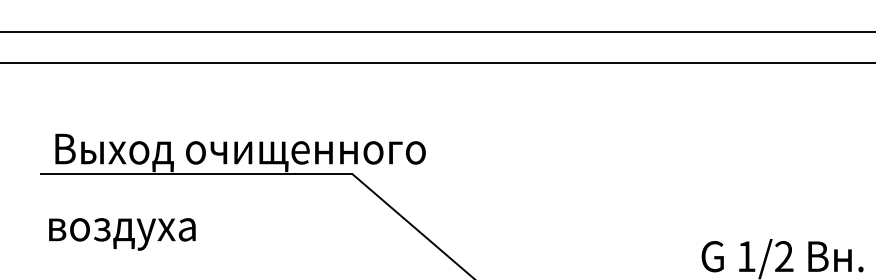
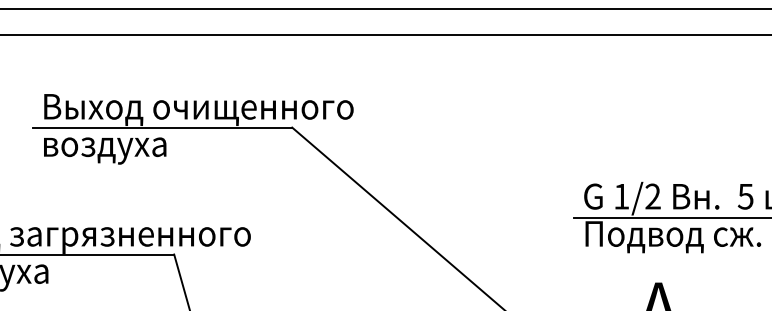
text: (122, 233) -> (105, 150), moved

